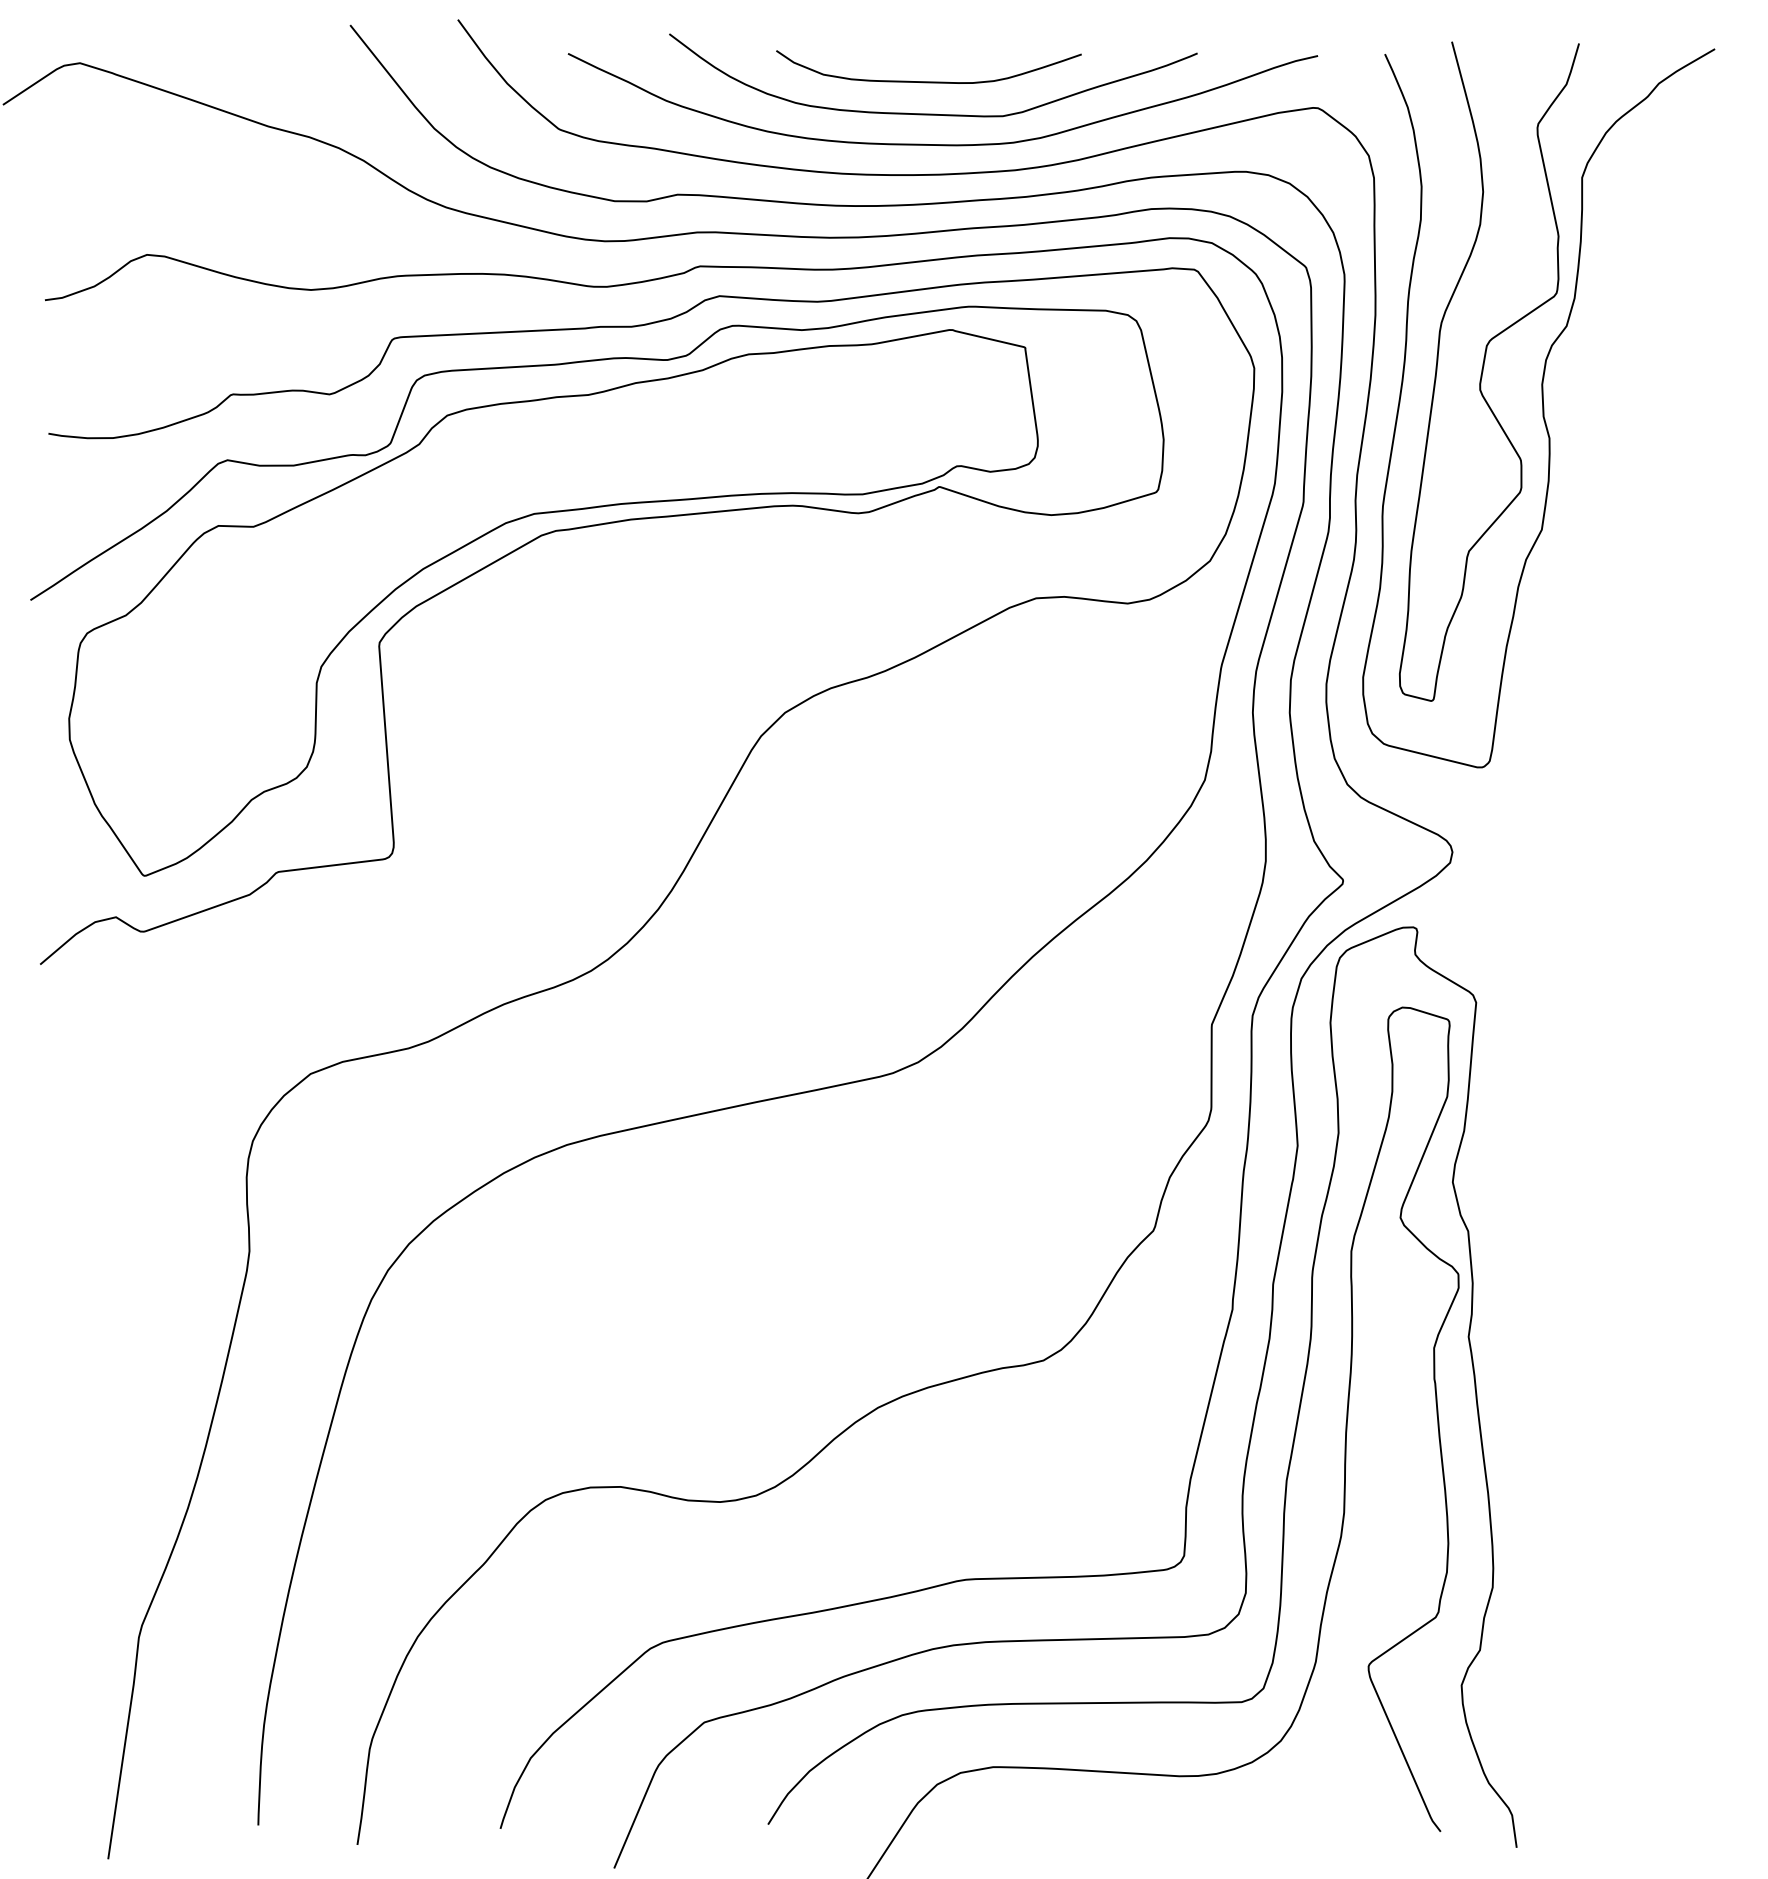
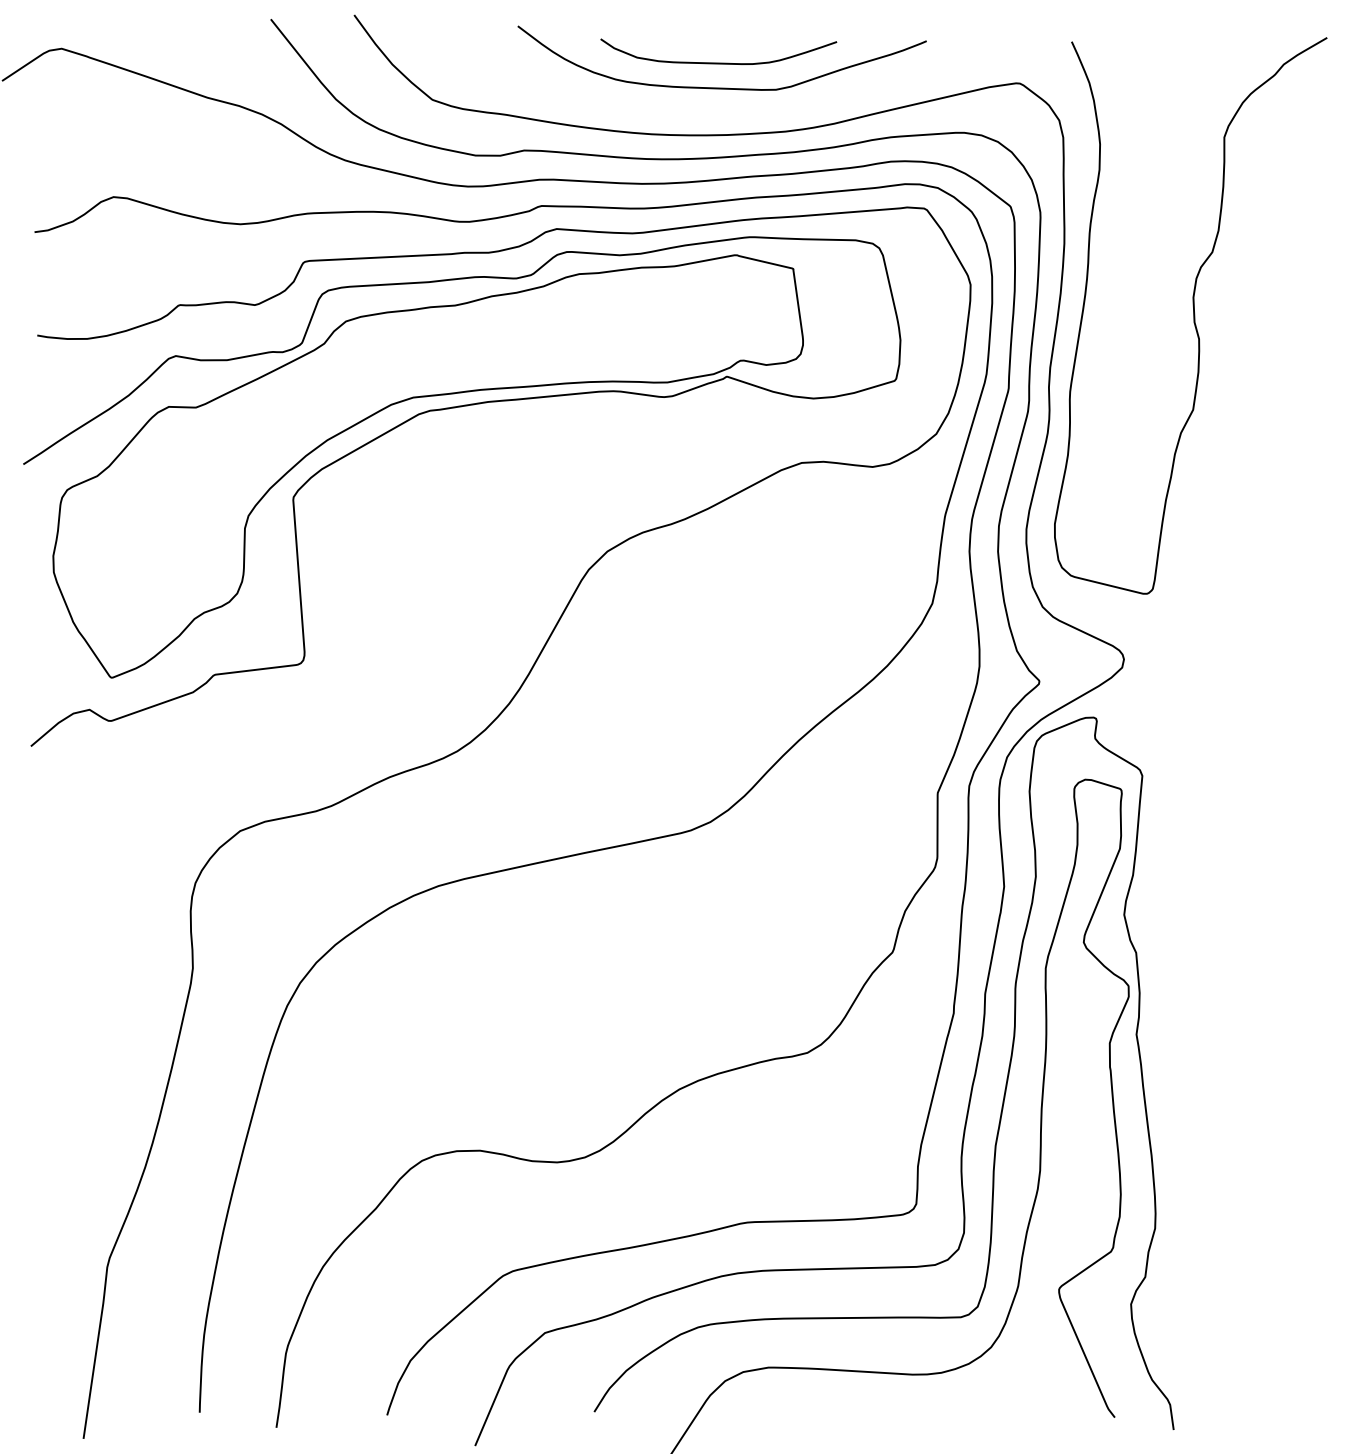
curve: (942, 144) -> (729, 111), removed
curve: (1483, 371) -> (1148, 287), removed

